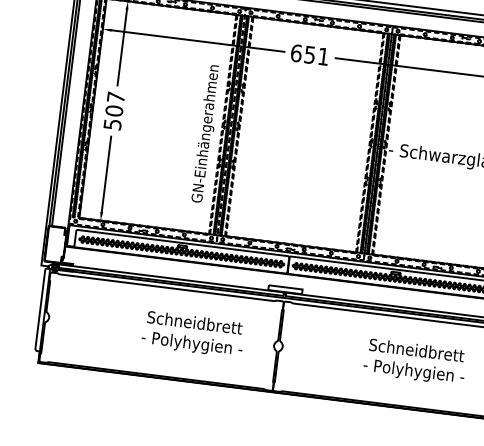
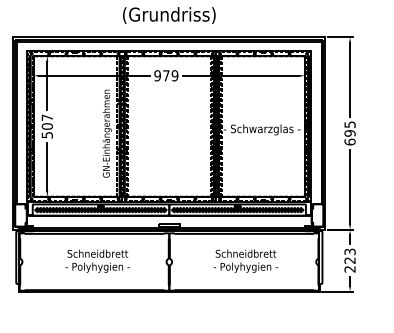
text: (310, 54) -> (166, 75), 651 -> 979
text: (193, 333) -> (97, 260), moved
text: (414, 360) -> (245, 260), moved

